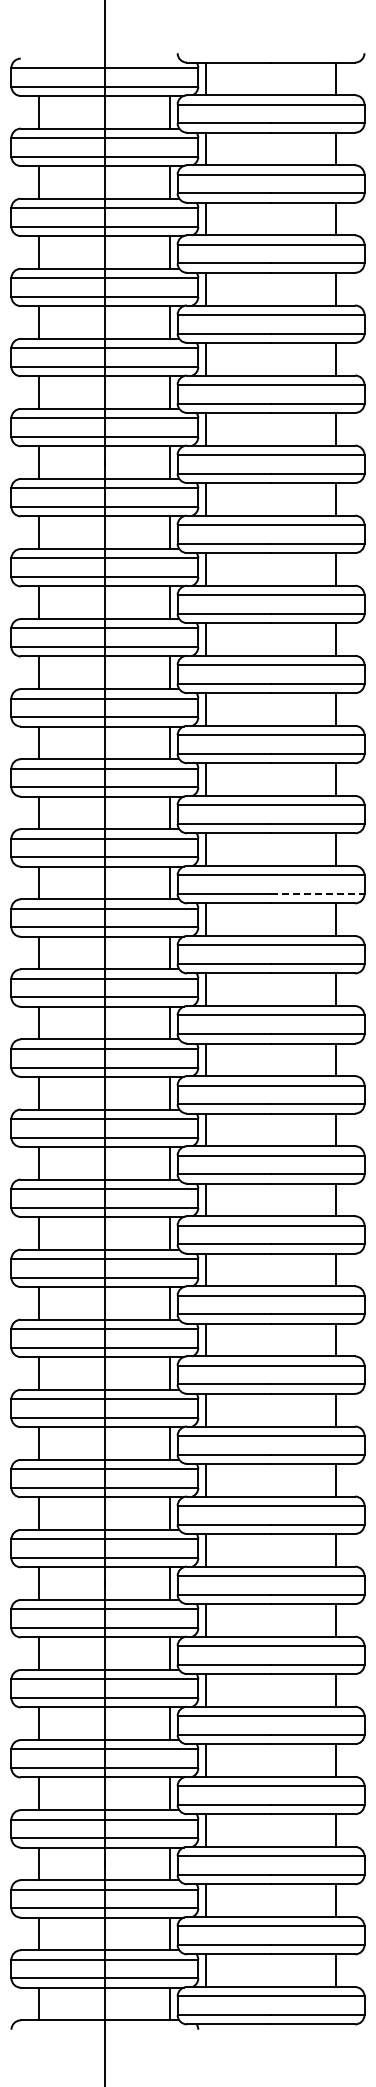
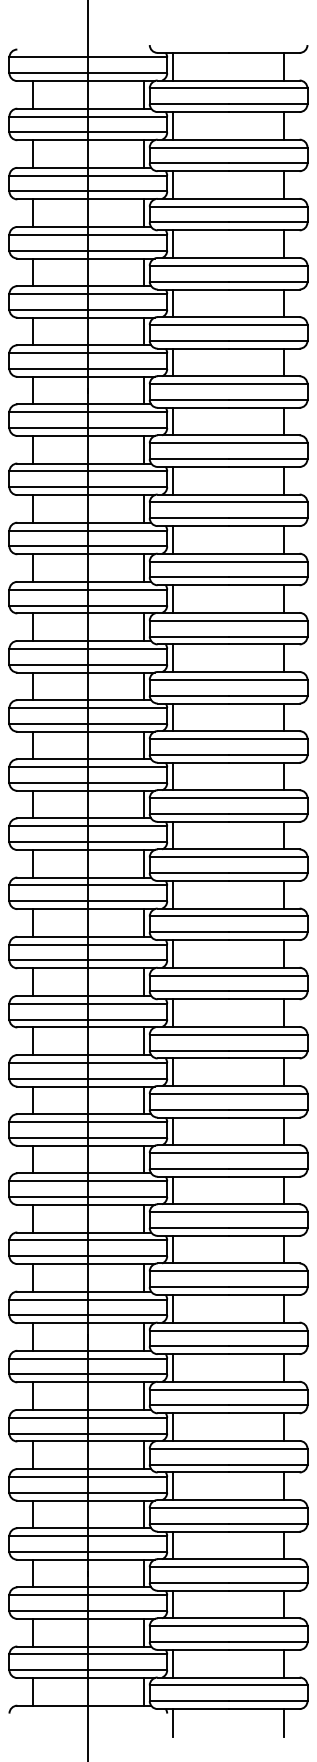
line: (317, 894) -> (267, 755), dashed -> solid
line: (205, 2040) -> (173, 1722), added
line: (336, 2040) -> (283, 1722), added

